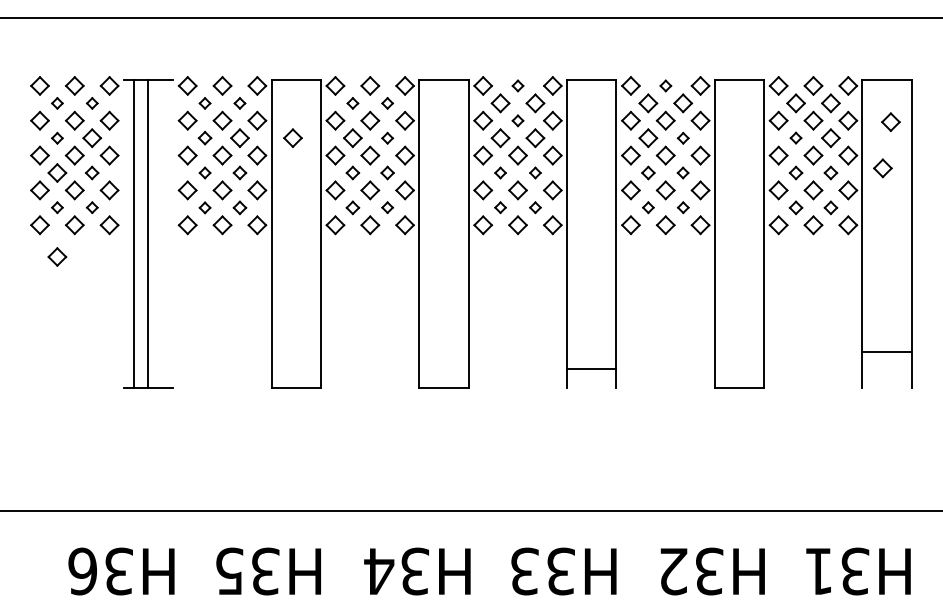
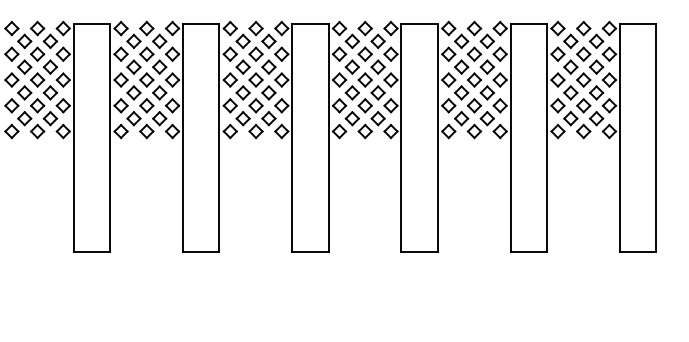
part: (517, 85) -> (364, 28), size x1.67
part: (665, 85) -> (474, 28), size x1.67
part: (57, 103) -> (24, 41), size x1.67
part: (92, 103) -> (50, 41), size x1.67
part: (204, 103) -> (133, 41), size x1.67
part: (239, 103) -> (159, 41), size x1.67
part: (352, 103) -> (242, 41), size x1.67
part: (387, 103) -> (268, 41), size x1.67
part: (517, 120) -> (364, 54), size x1.67
part: (890, 121) -> (640, 54), removed
part: (204, 137) -> (133, 66), size x1.43
part: (292, 137) -> (198, 66), removed
part: (795, 137) -> (570, 66), size x1.67
part: (57, 138) -> (24, 67), size x1.67
part: (387, 138) -> (268, 67), size x1.67
part: (683, 138) -> (487, 67), size x1.67
part: (882, 168) -> (634, 89), removed
part: (91, 172) -> (49, 92), size x1.43
part: (204, 172) -> (133, 92), size x1.67
part: (239, 172) -> (159, 92), size x1.43
part: (352, 172) -> (242, 92), size x1.43
part: (387, 172) -> (268, 92), size x1.43
part: (500, 172) -> (352, 92), size x1.67
part: (535, 172) -> (378, 92), size x1.67
part: (648, 172) -> (461, 92), size x1.43
part: (682, 172) -> (486, 92), size x1.67
part: (795, 172) -> (570, 92), size x1.43
part: (830, 172) -> (596, 92), size x1.43
part: (57, 207) -> (24, 118), size x1.67
part: (92, 207) -> (50, 118), size x1.67
part: (204, 207) -> (133, 118), size x1.67
part: (239, 207) -> (159, 118), size x1.43
part: (352, 207) -> (242, 118), size x1.43
part: (387, 207) -> (268, 118), size x1.67
part: (500, 207) -> (352, 118), size x1.67
part: (535, 207) -> (378, 118), size x1.67
part: (648, 207) -> (461, 118), size x1.67
part: (683, 207) -> (487, 118), size x1.67
part: (795, 207) -> (570, 118), size x1.43
part: (830, 207) -> (596, 118), size x1.43
line: (134, 233) -> (110, 137), moved
line: (147, 233) -> (73, 137), moved
part: (57, 256) -> (24, 154), removed
line: (886, 351) -> (637, 251), moved
line: (591, 368) -> (419, 251), moved

